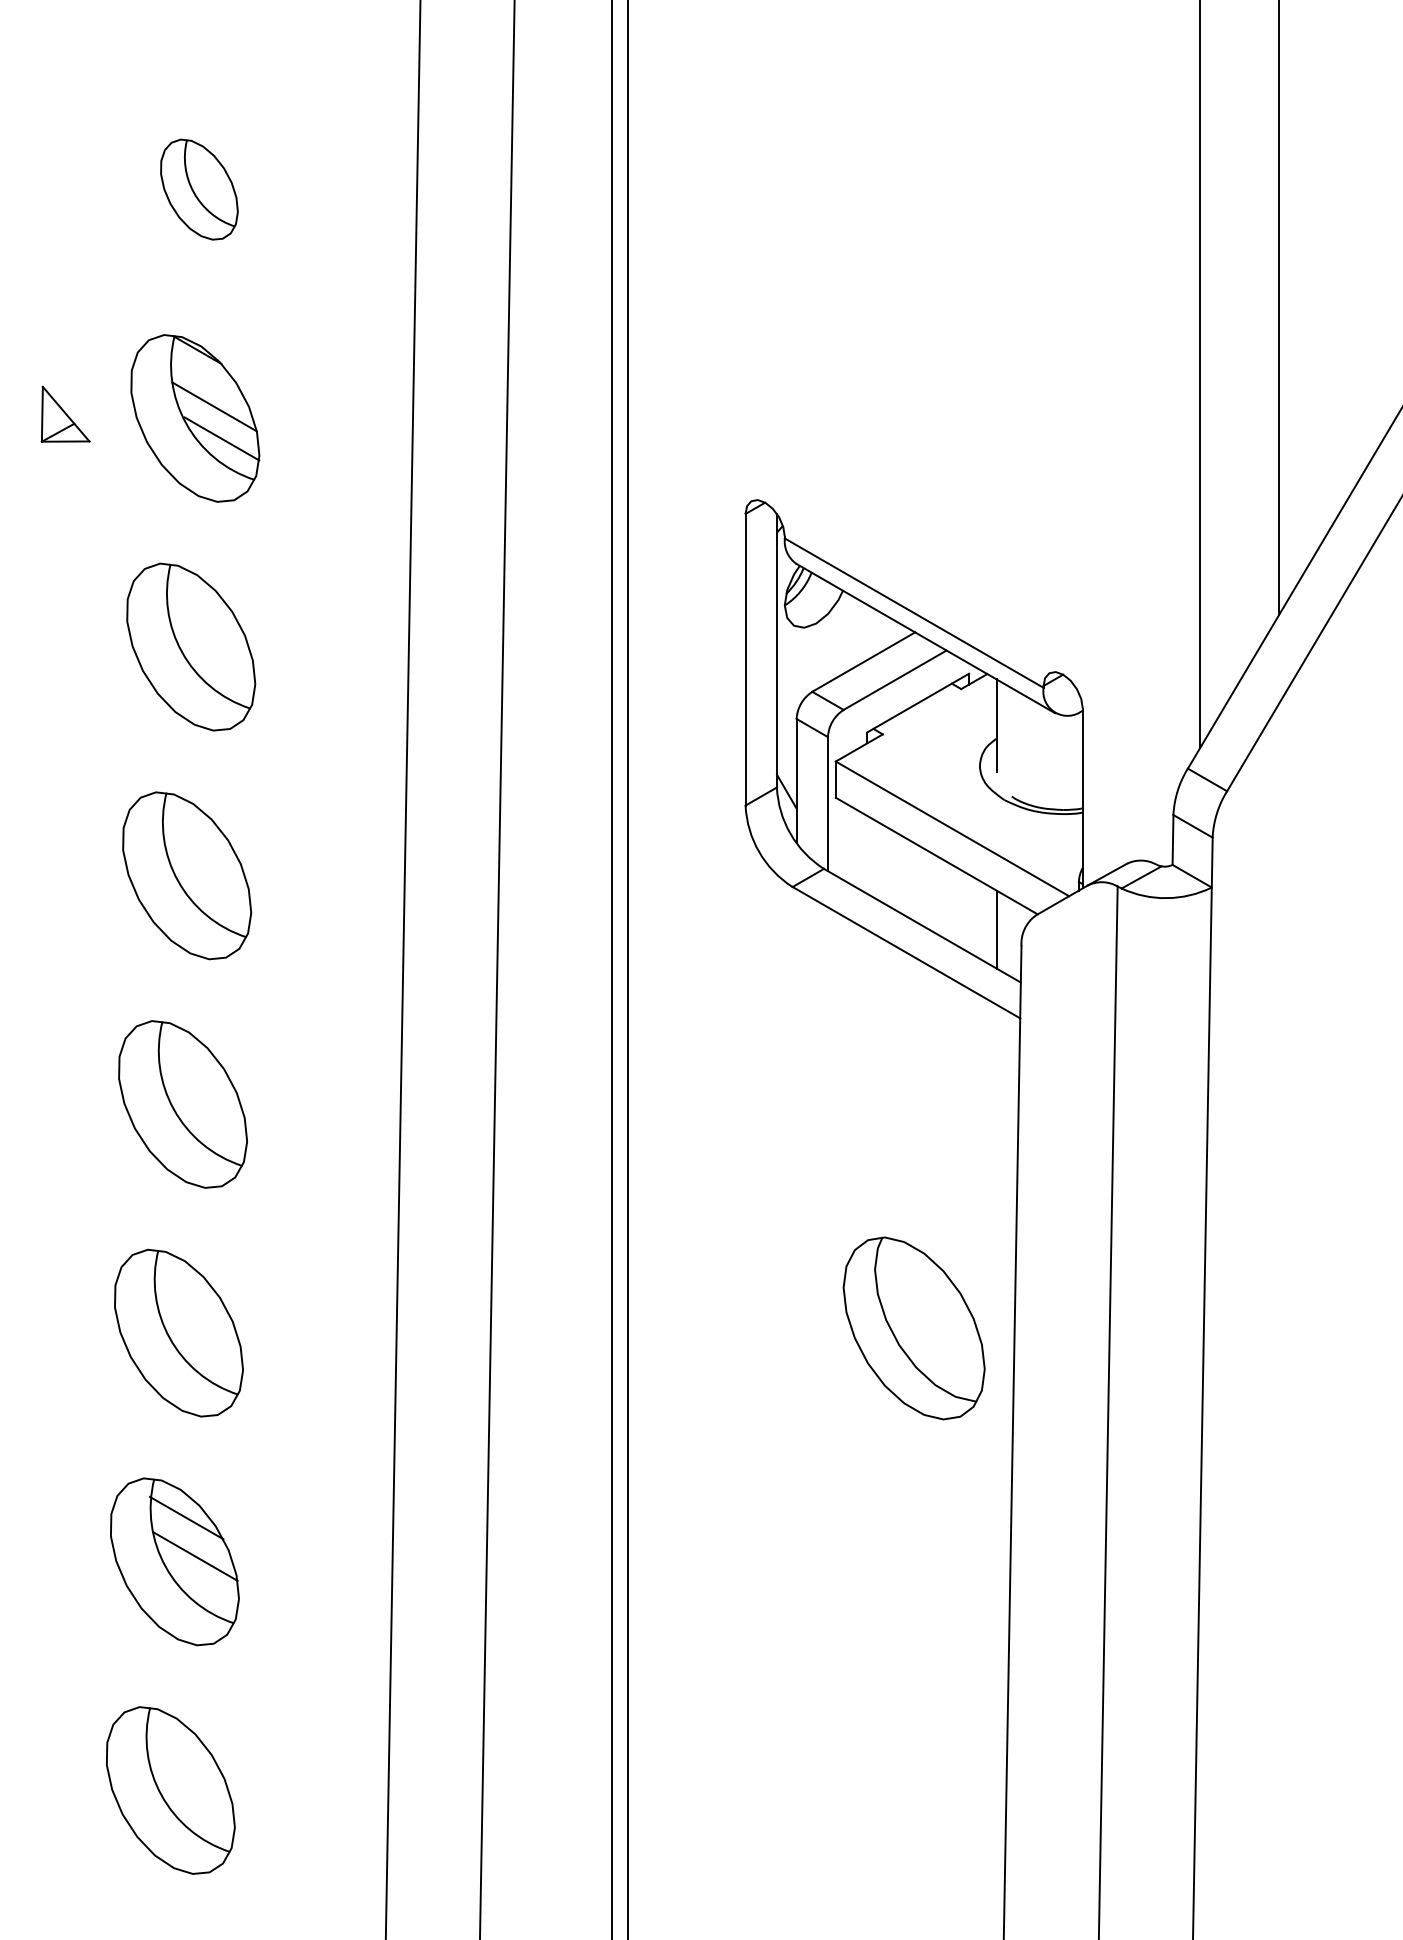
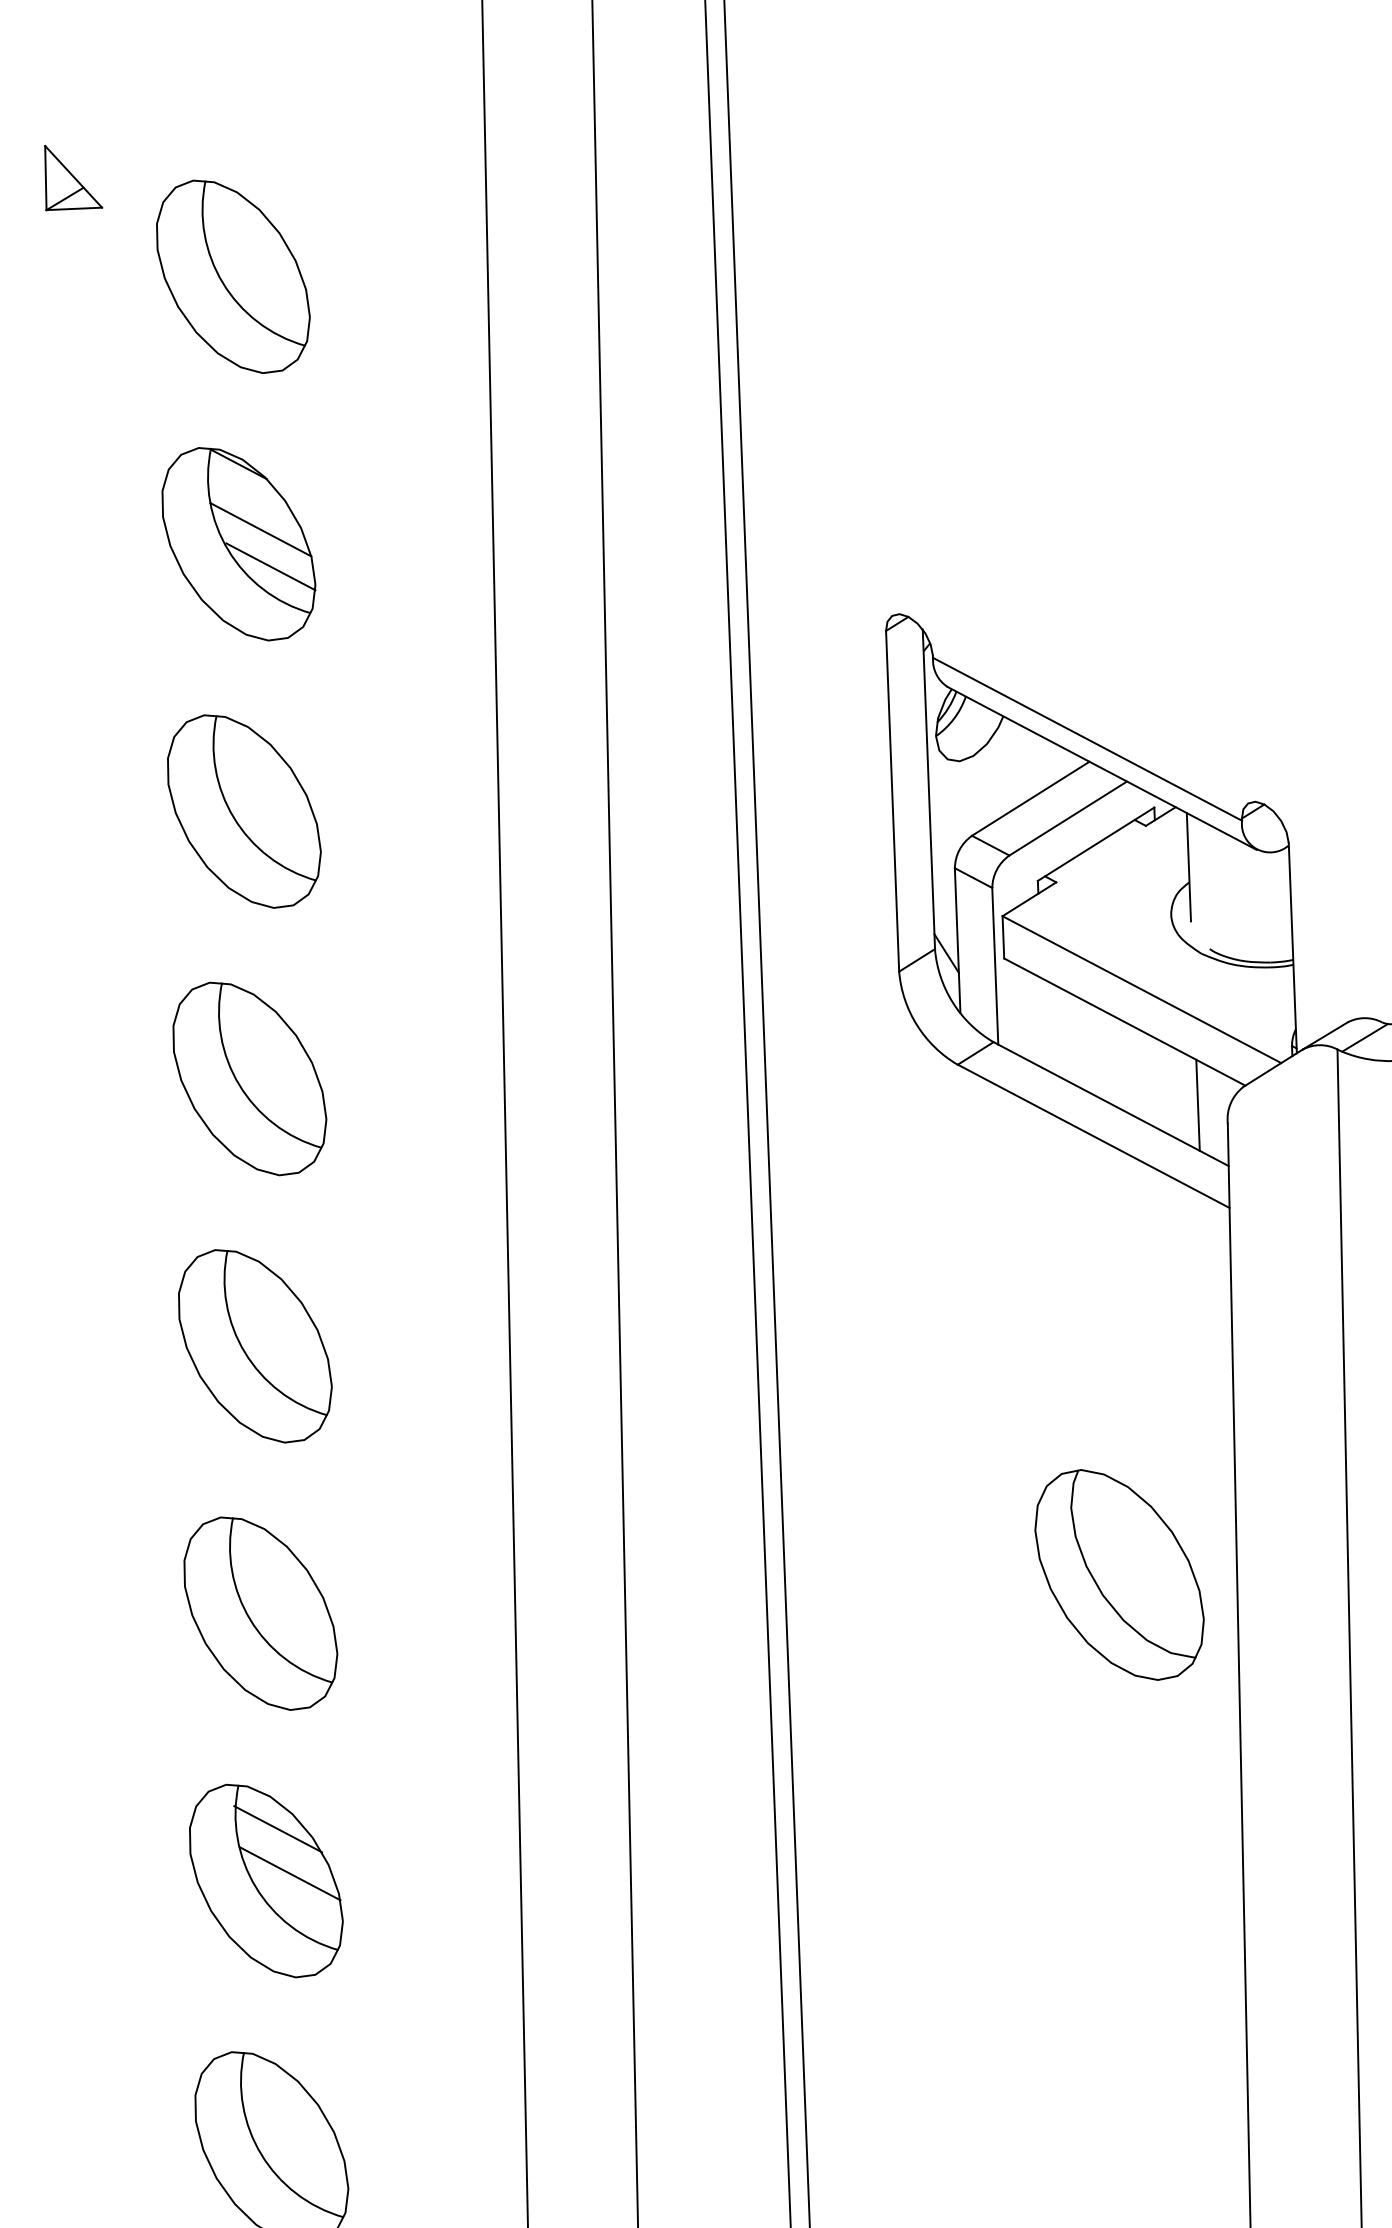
part: (199, 189) -> (233, 276), size x1.67
part: (65, 413) -> (72, 176), moved

